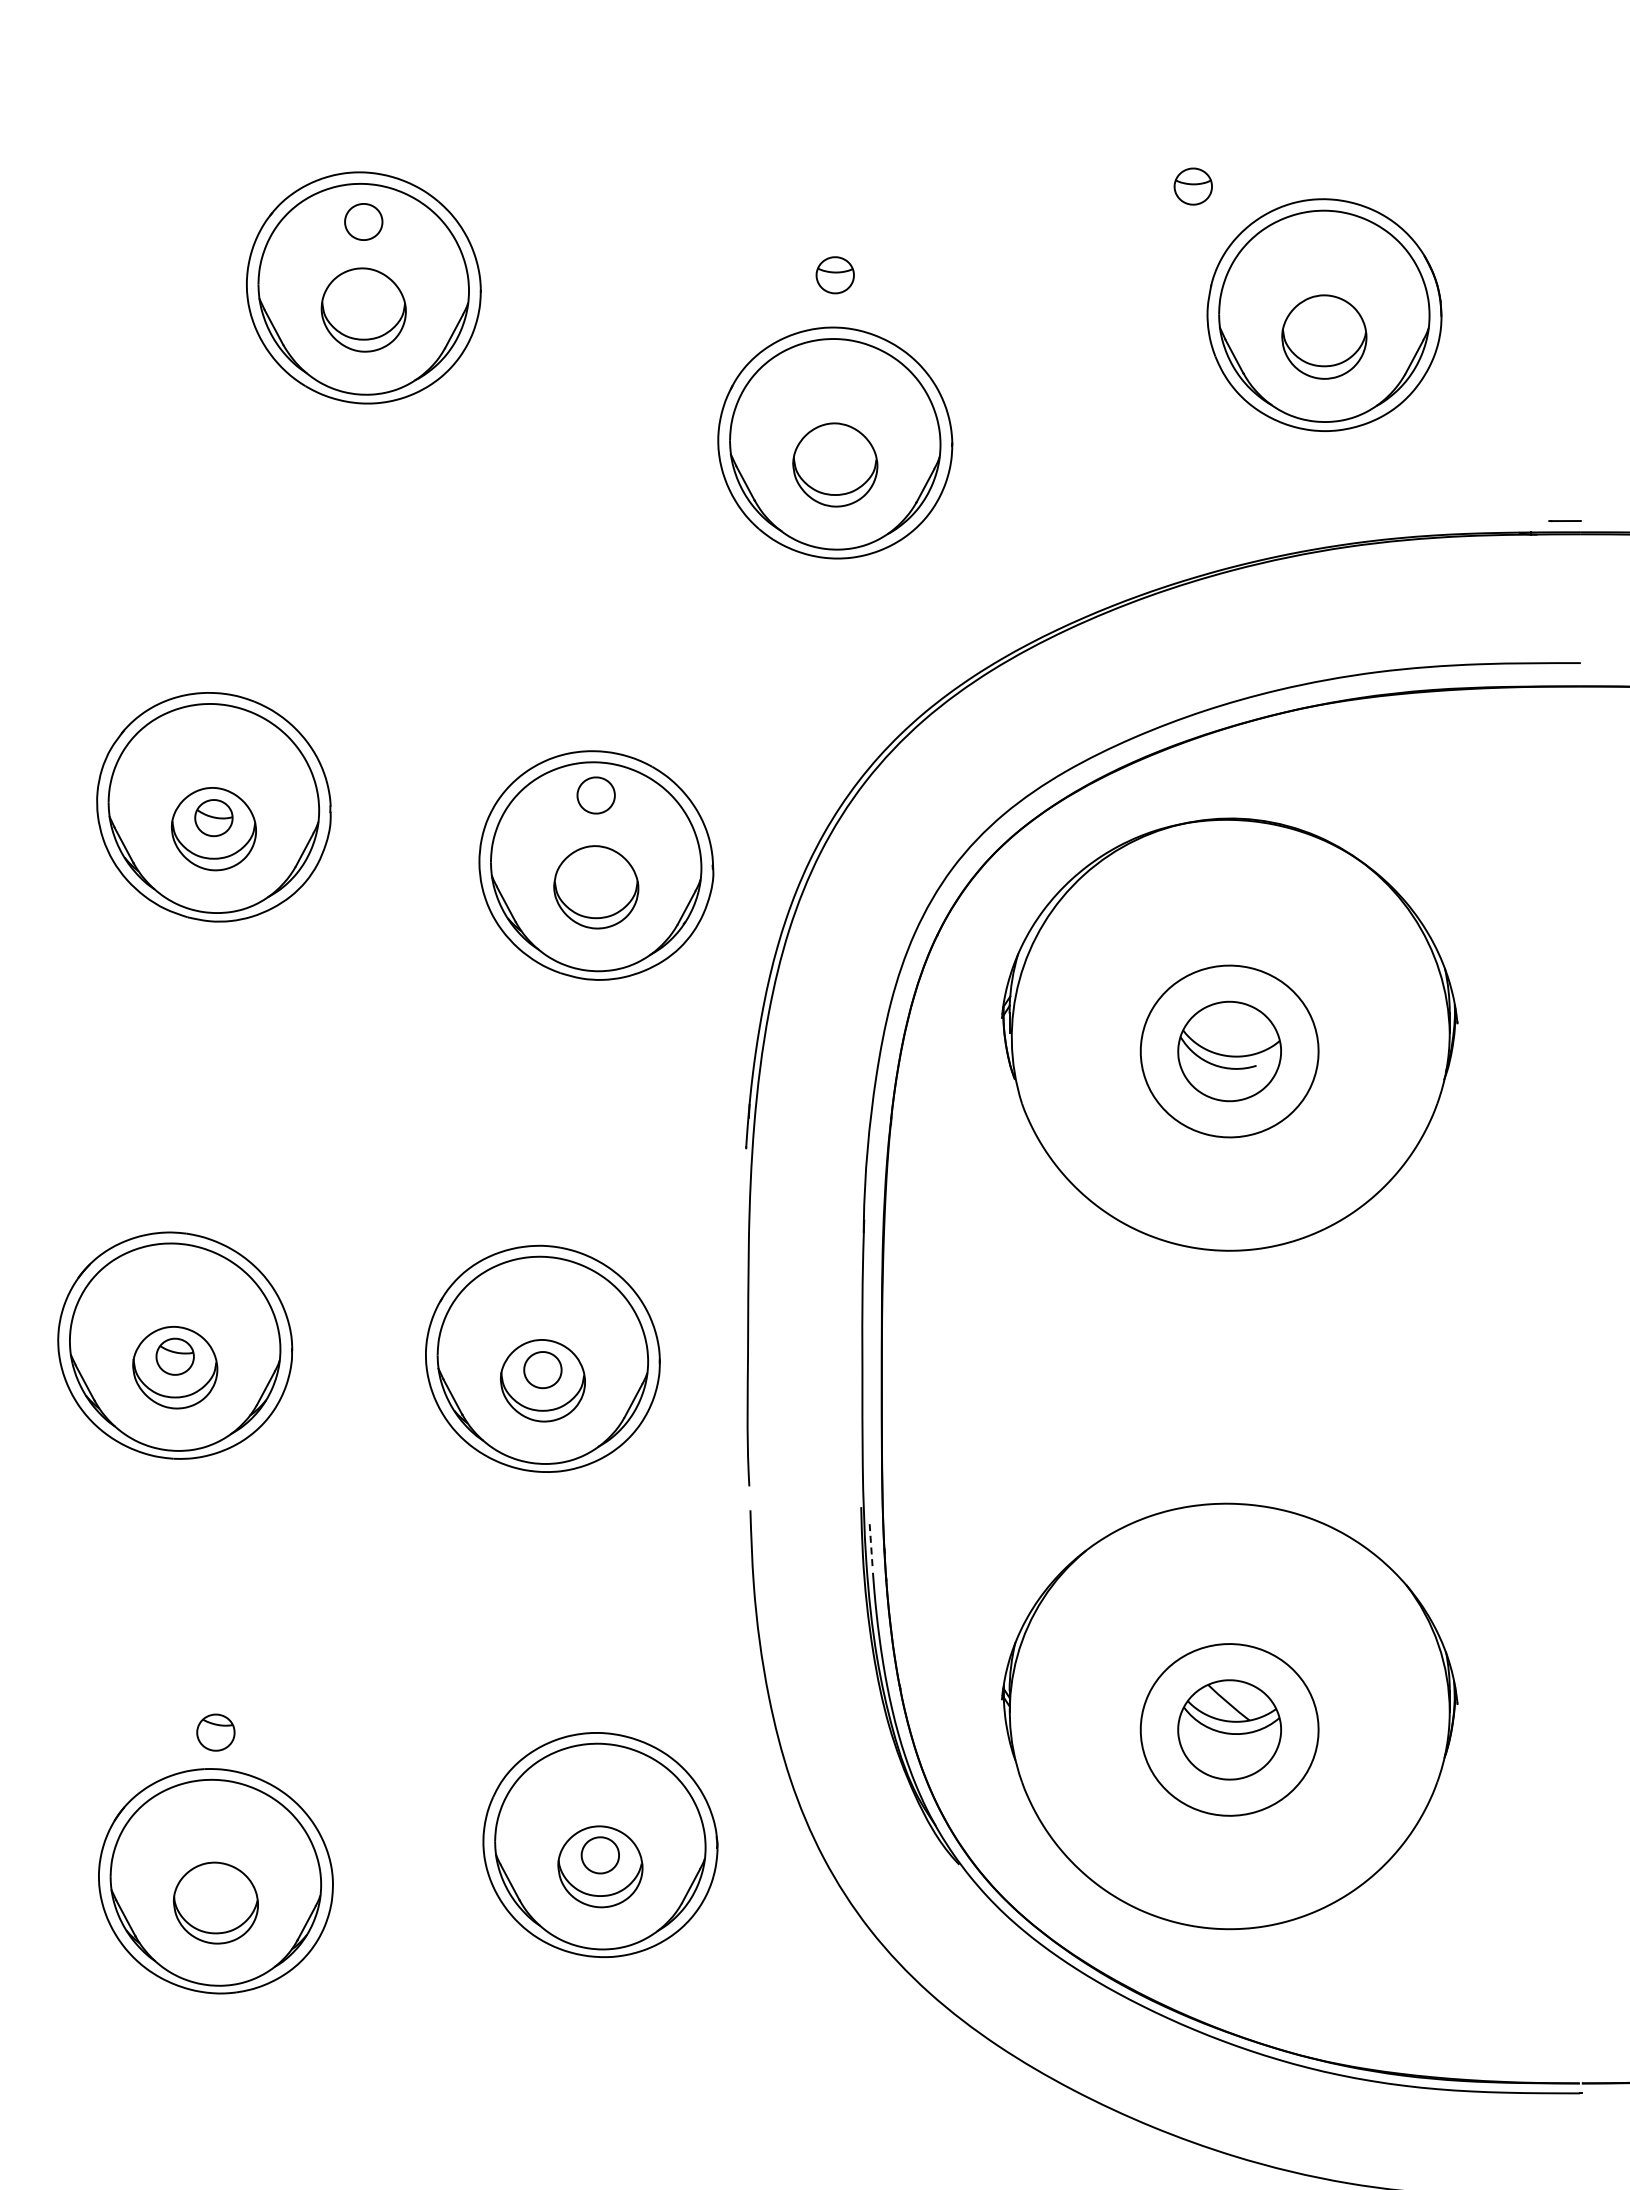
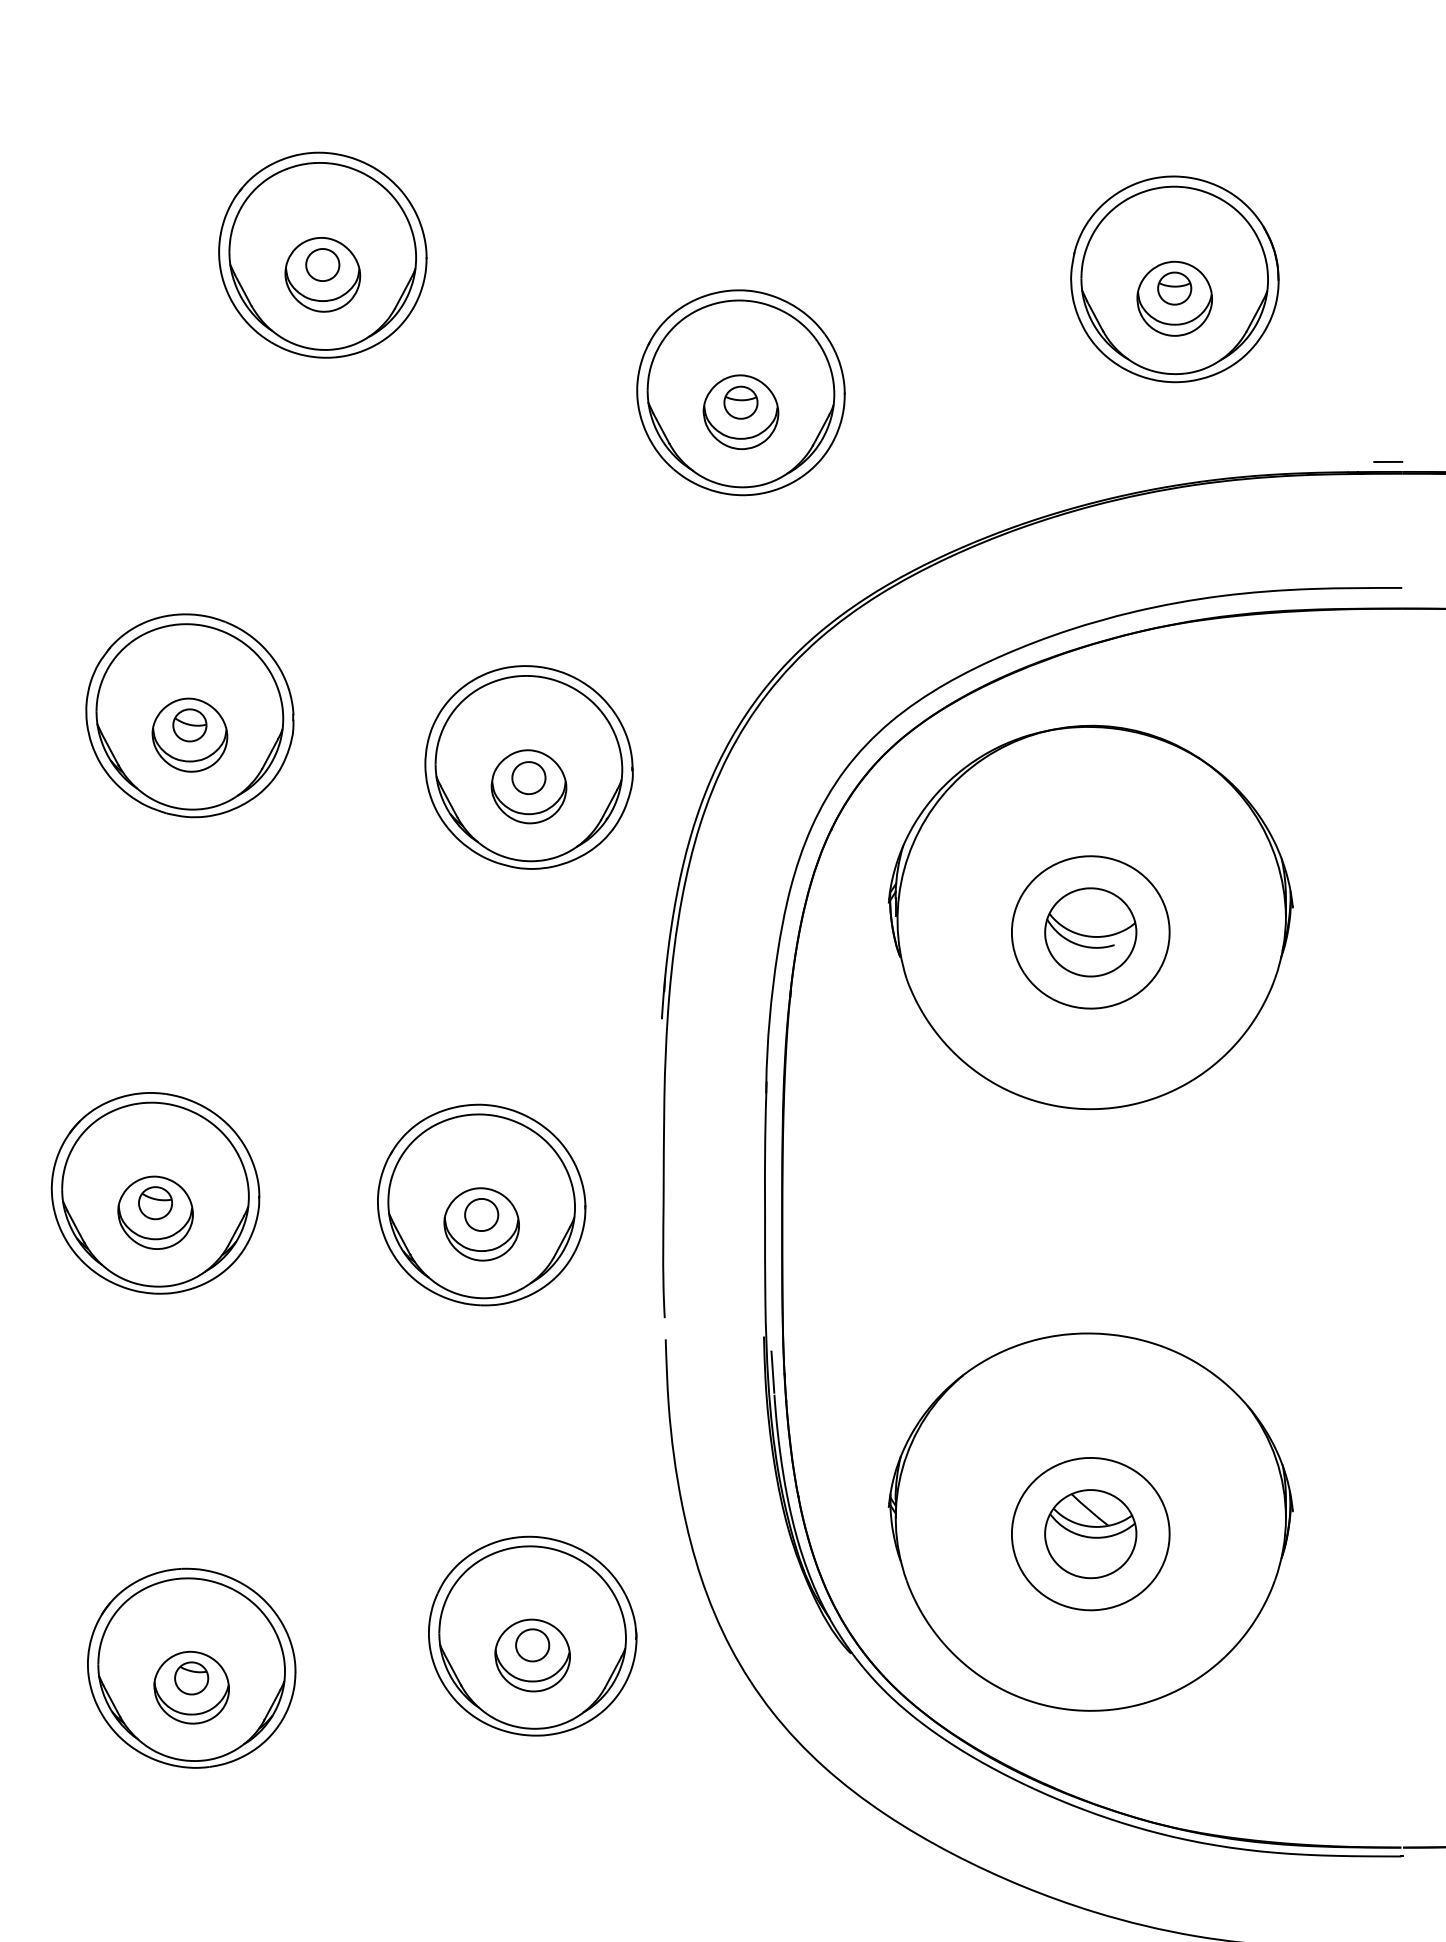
part: (1192, 186) -> (1173, 288), moved
part: (363, 221) -> (322, 264), moved
part: (834, 275) -> (740, 402), moved
part: (595, 795) -> (528, 778), moved
line: (871, 1547) -> (773, 1372), dashed -> solid
part: (215, 1732) -> (191, 1678), moved

